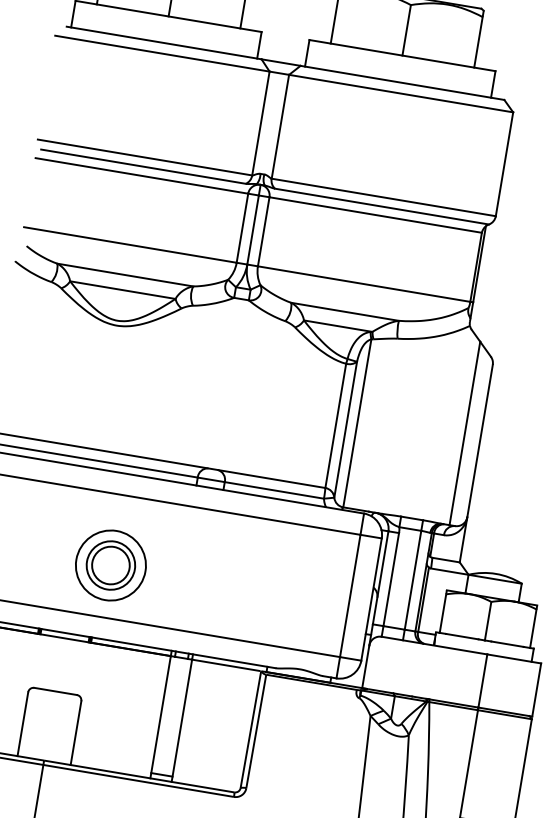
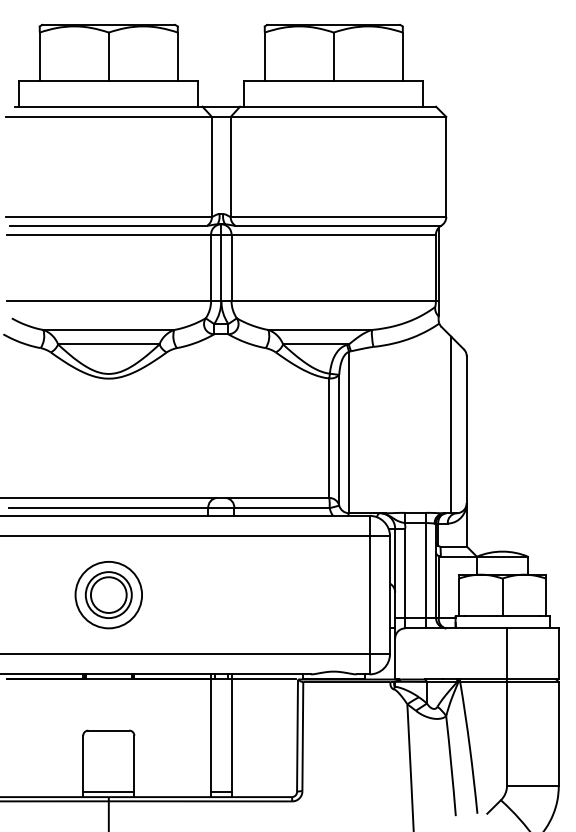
part: (110, 565) -> (108, 595), moved
line: (44, 755) -> (108, 792), added

